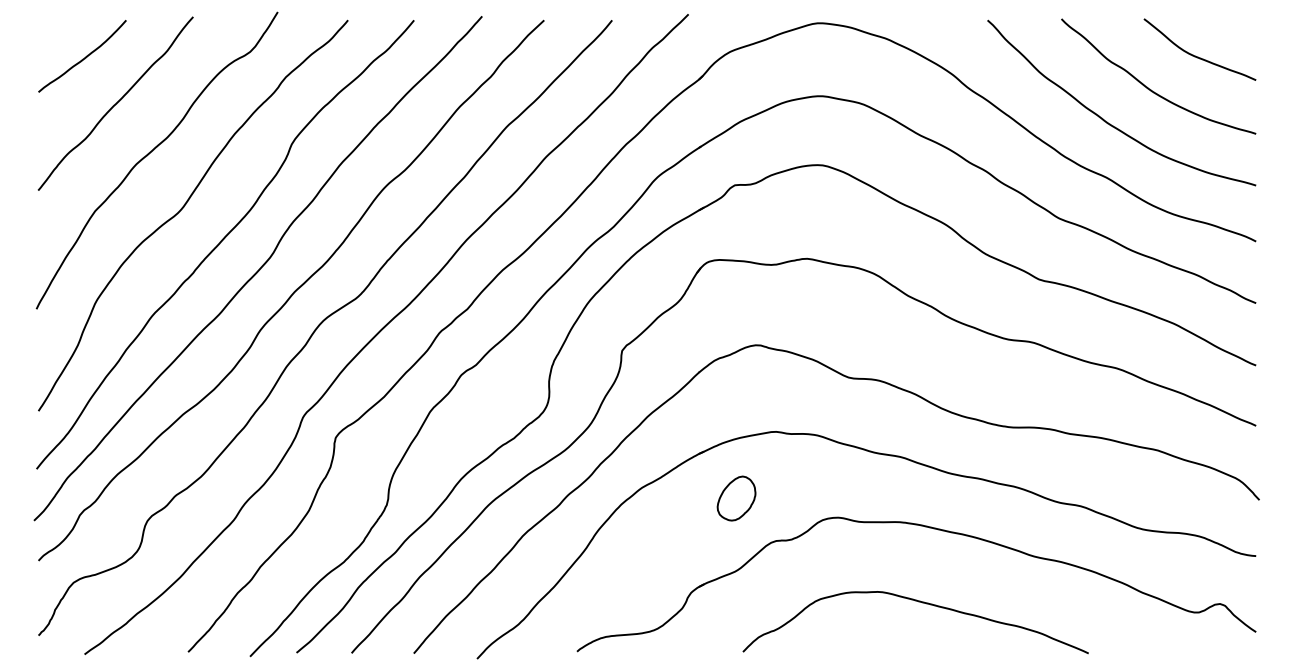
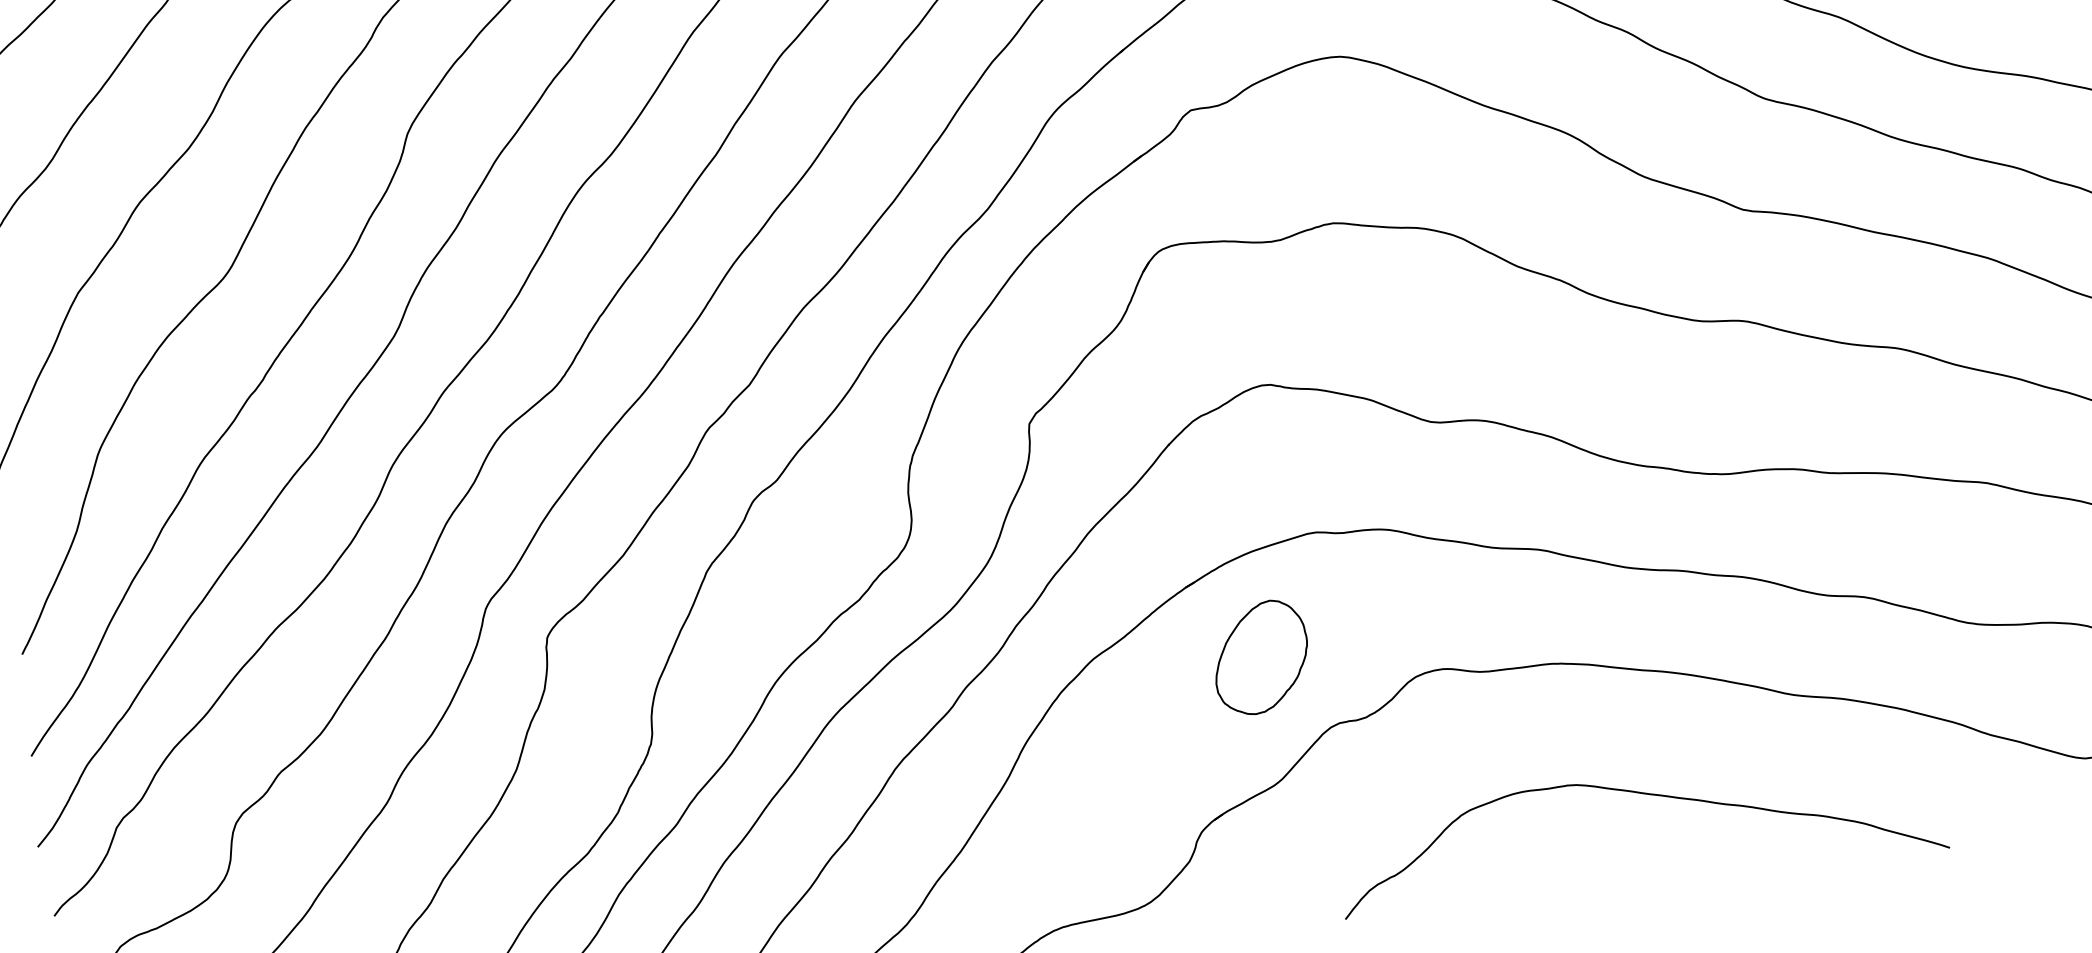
part: (736, 498) -> (1260, 657), size x1.43
curve: (918, 602) -> (1641, 795), moved

